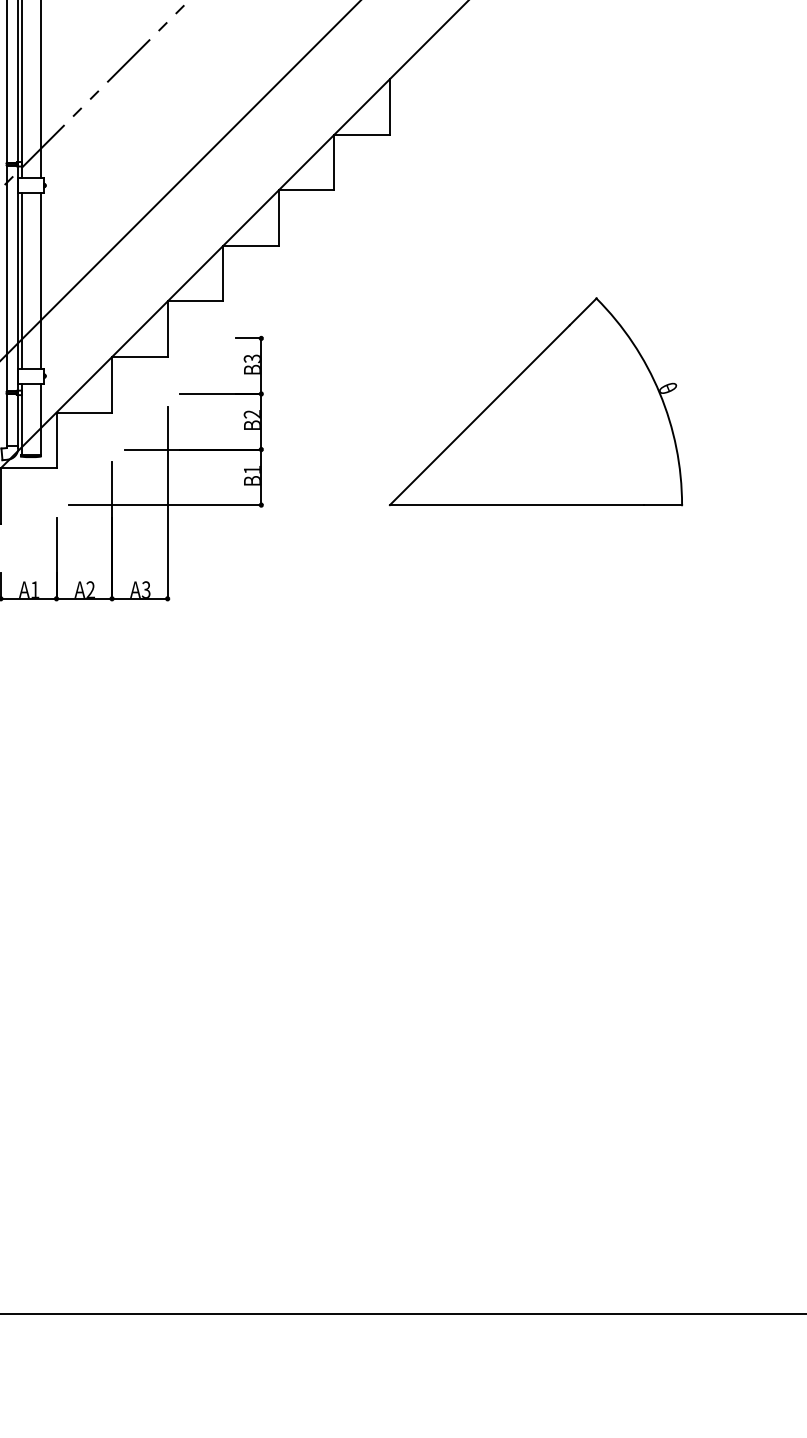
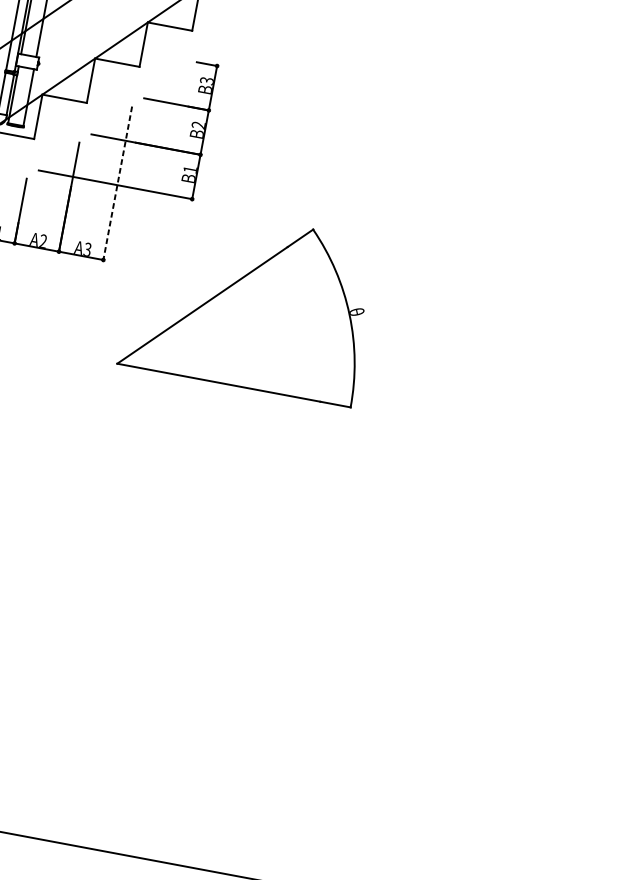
part: (535, 401) -> (249, 302), moved
line: (167, 503) -> (117, 183), solid -> dashed

